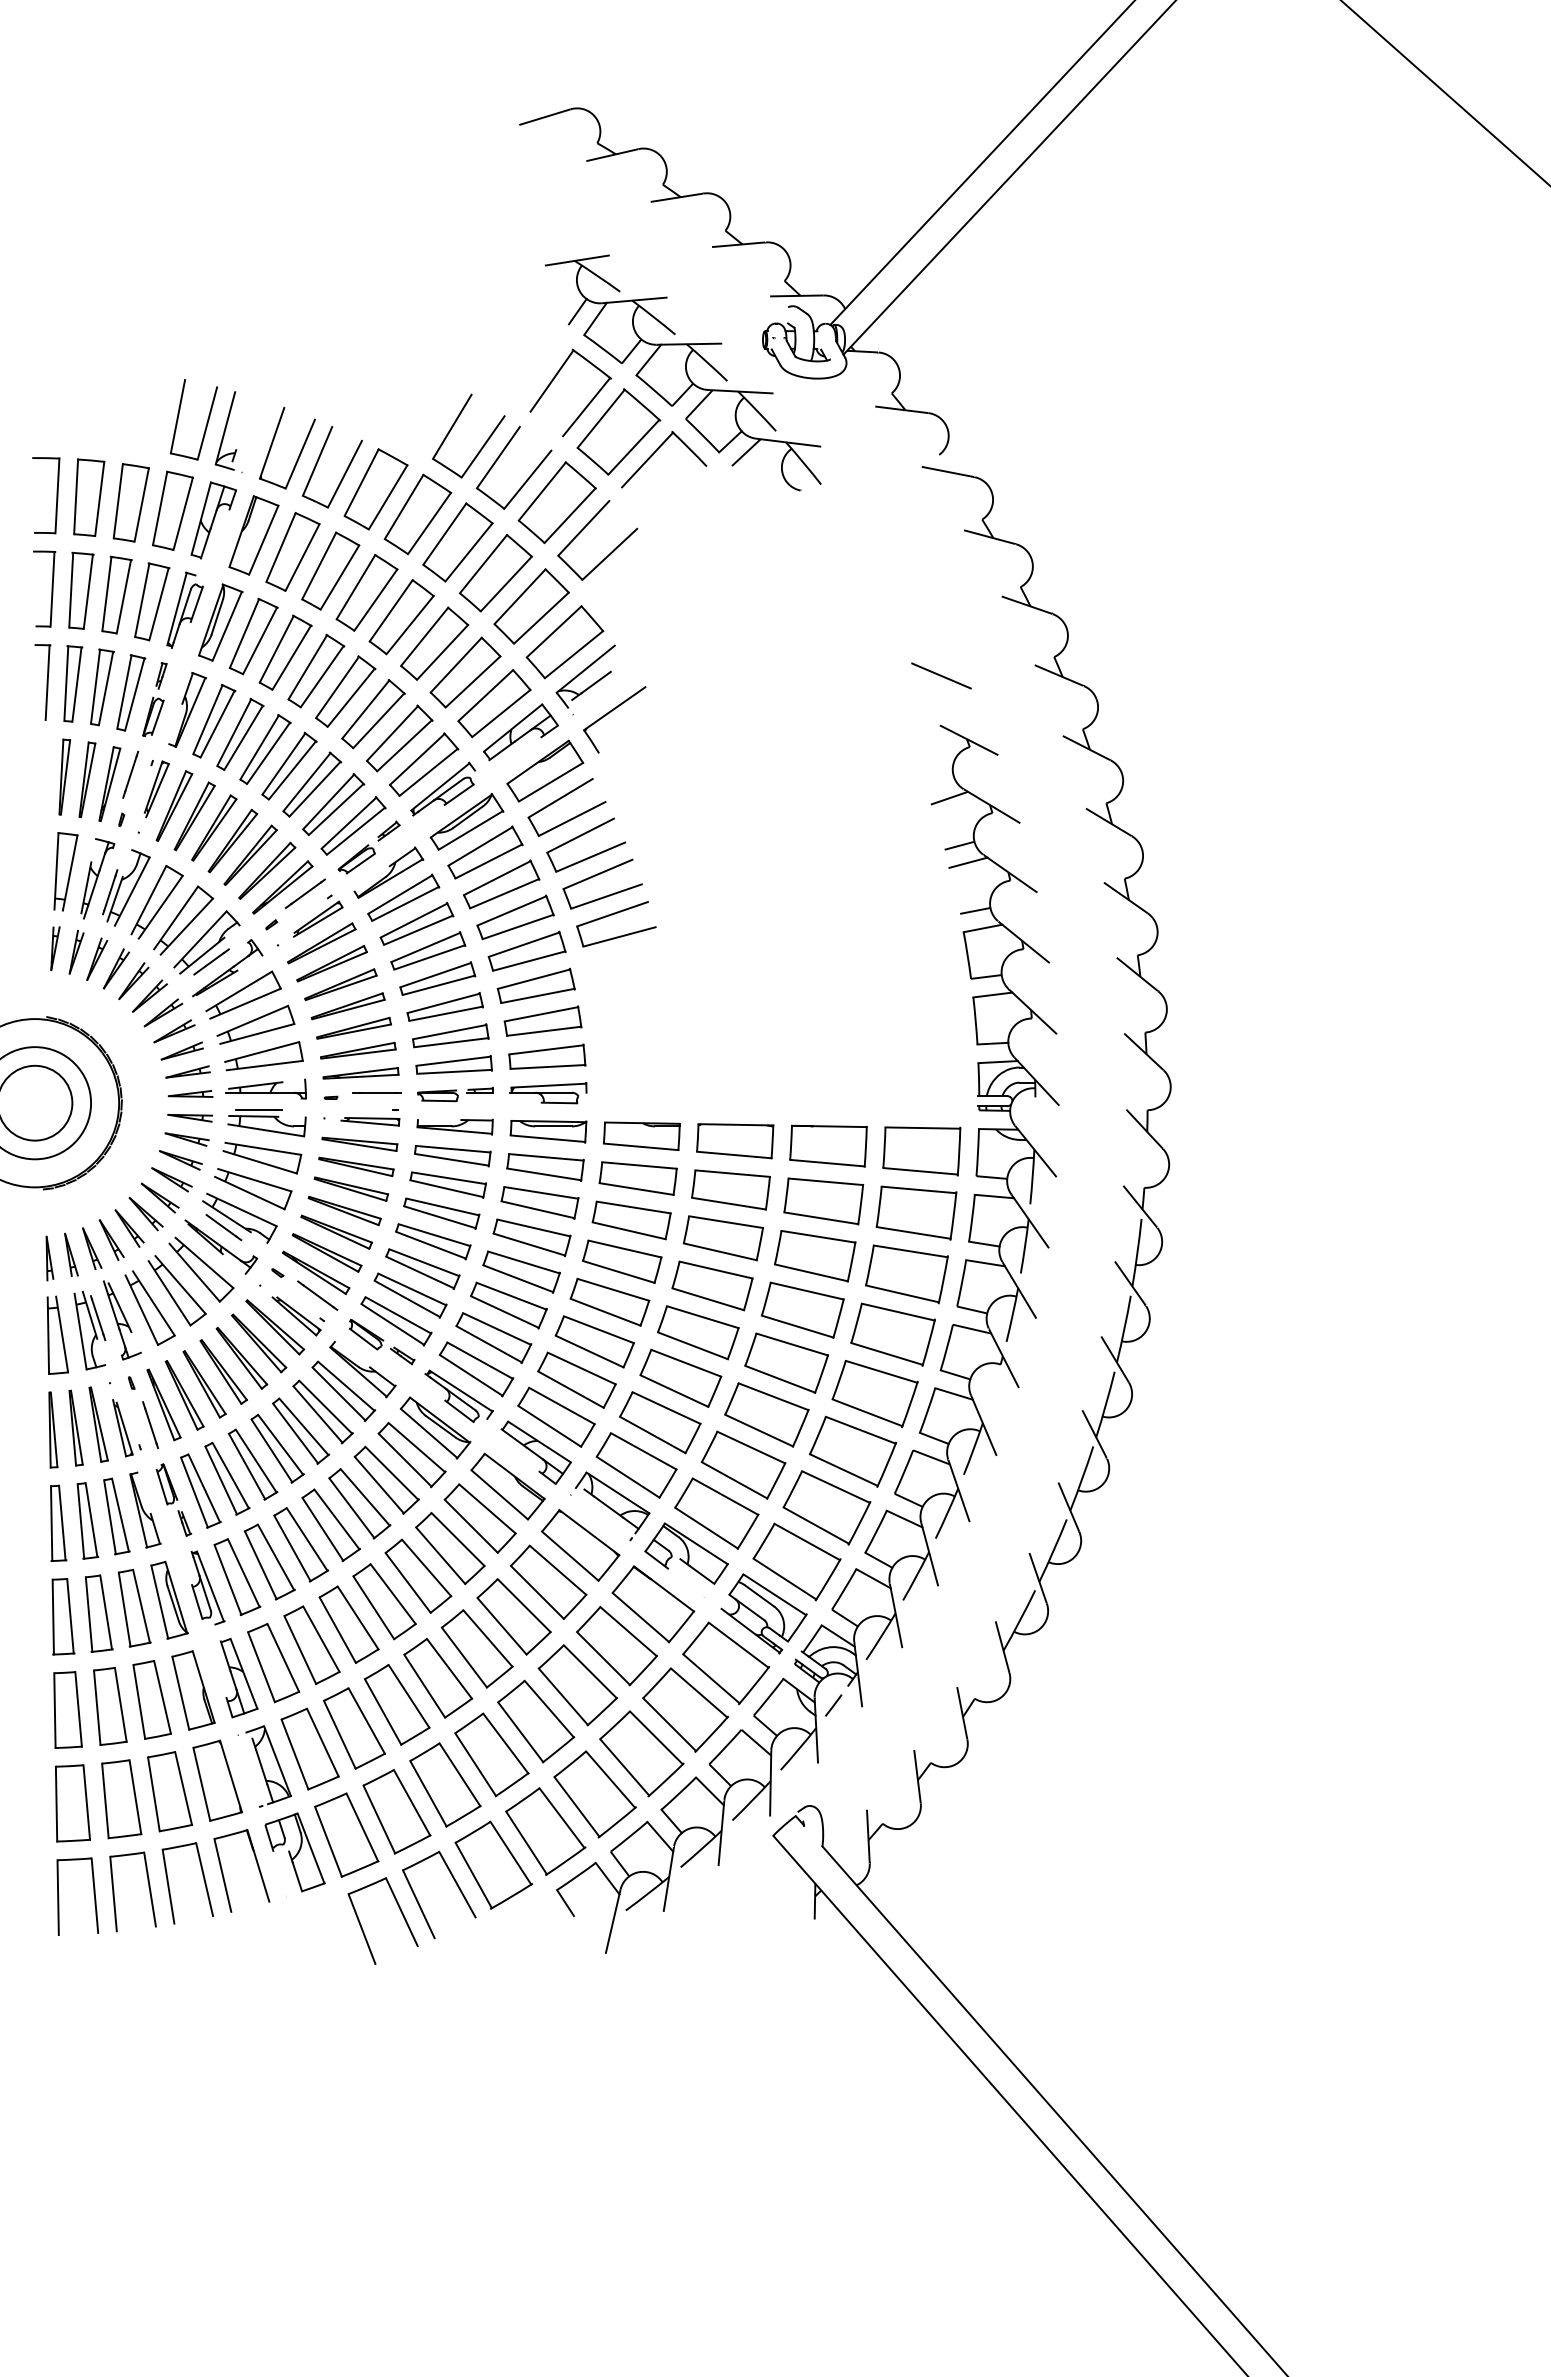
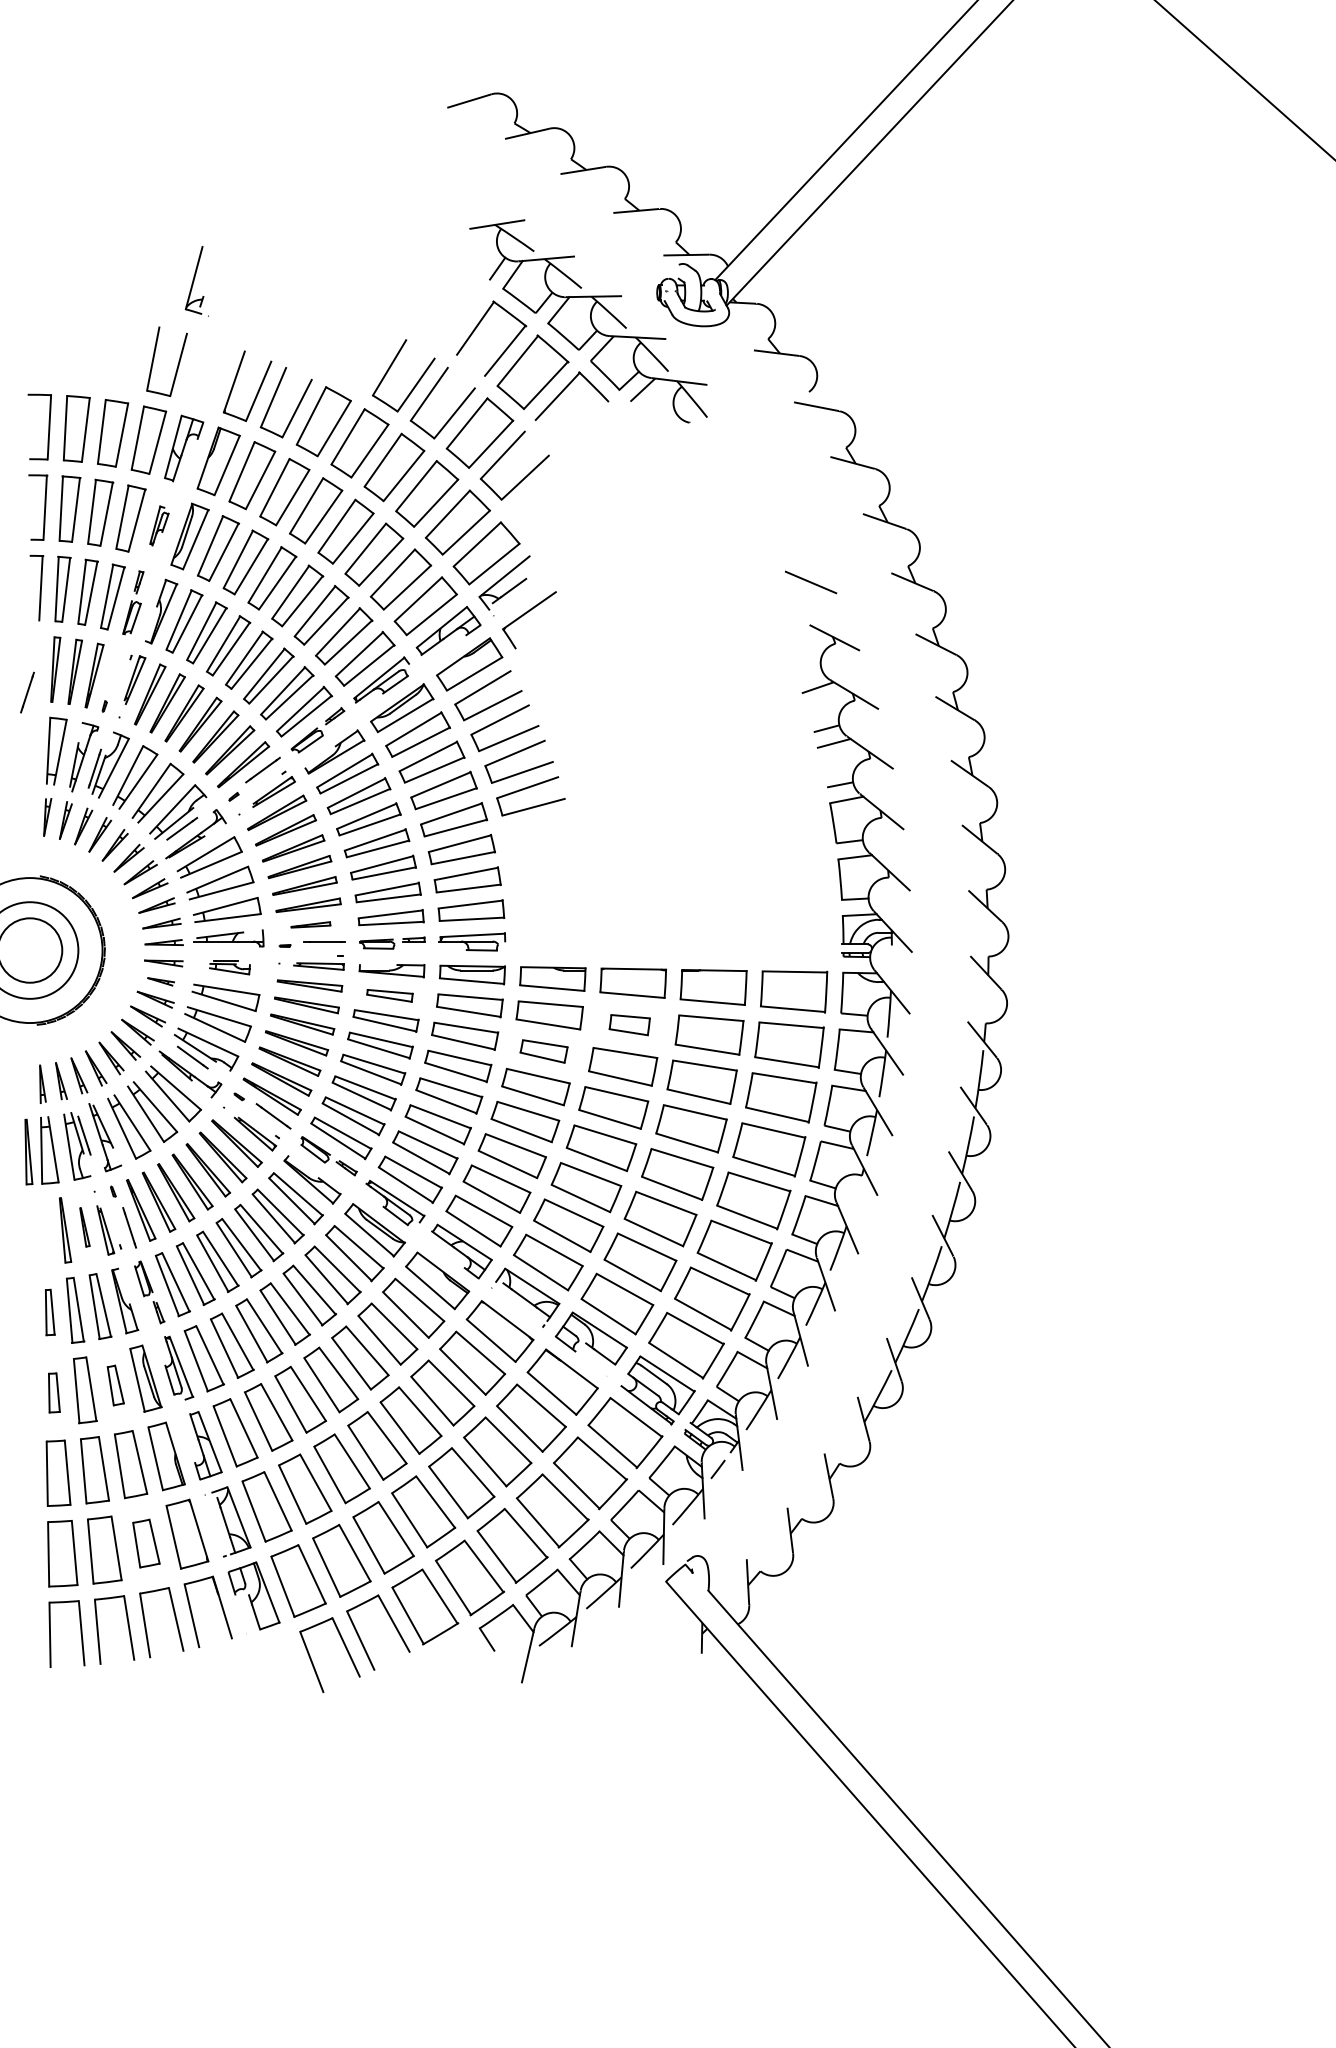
part: (228, 432) -> (196, 281), moved
part: (185, 609) -> (159, 525), size x0.6
line: (130, 774) -> (27, 692), moved
part: (360, 1073) -> (310, 924), size x0.6
part: (266, 1122) -> (229, 967), size x0.6
part: (186, 1139) -> (160, 981), size x0.7
part: (452, 1155) -> (389, 995), size x0.7
part: (730, 1189) -> (629, 1024), size x0.6
part: (630, 1220) -> (543, 1051), size x0.7
part: (98, 1424) -> (84, 1227), size x0.6
part: (52, 1429) -> (28, 1151), moved
part: (58, 1523) -> (50, 1312), size x0.7
part: (134, 1608) -> (115, 1385), size x0.6
part: (63, 1616) -> (54, 1392), size x0.6
part: (170, 1791) -> (146, 1543), size x0.7

